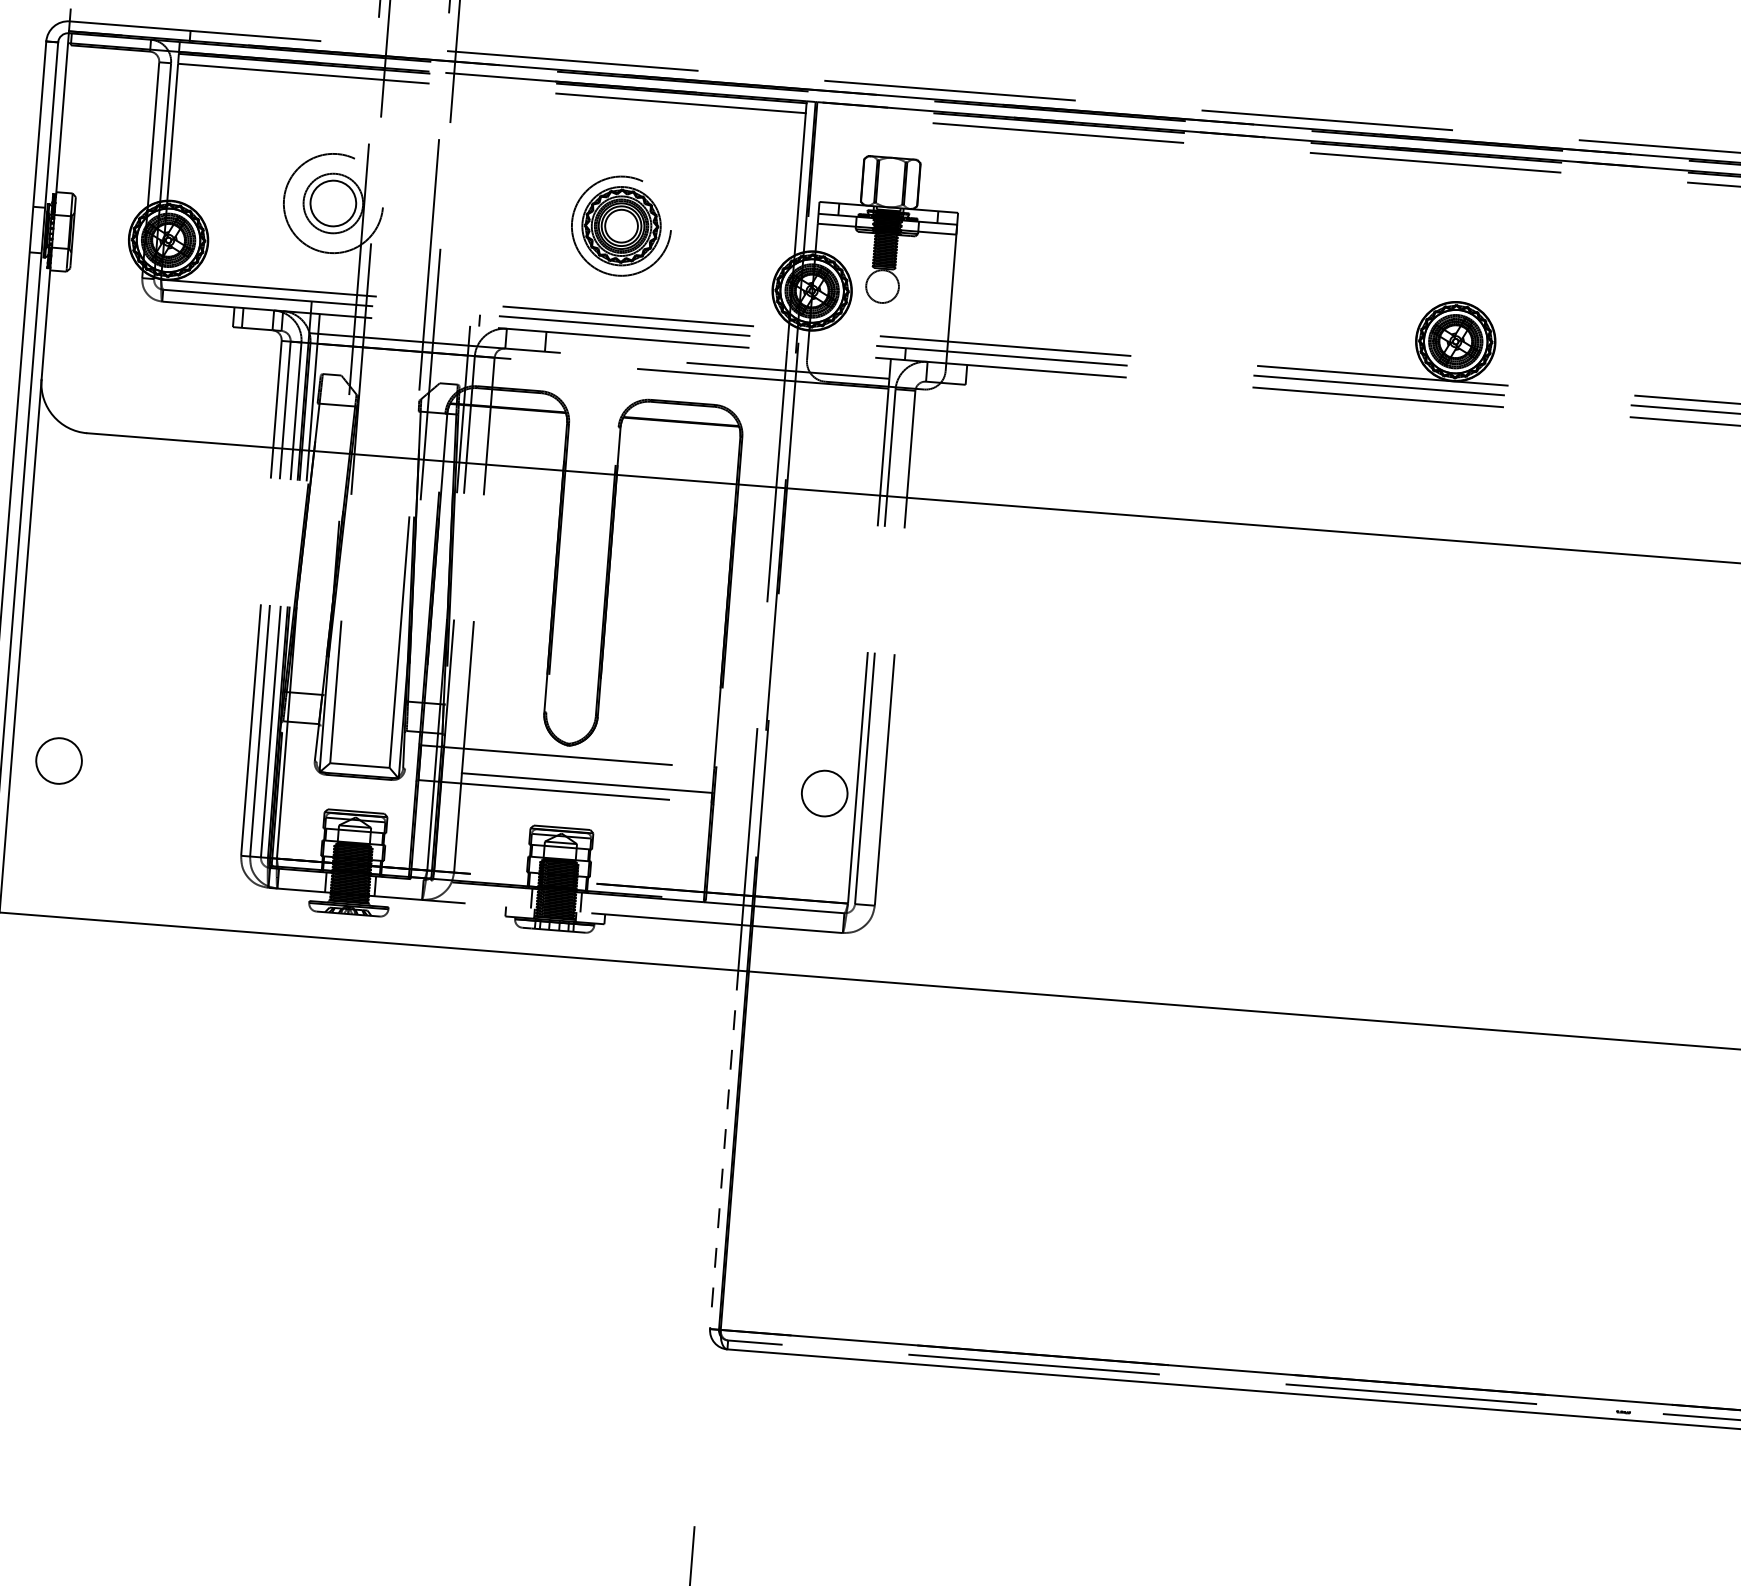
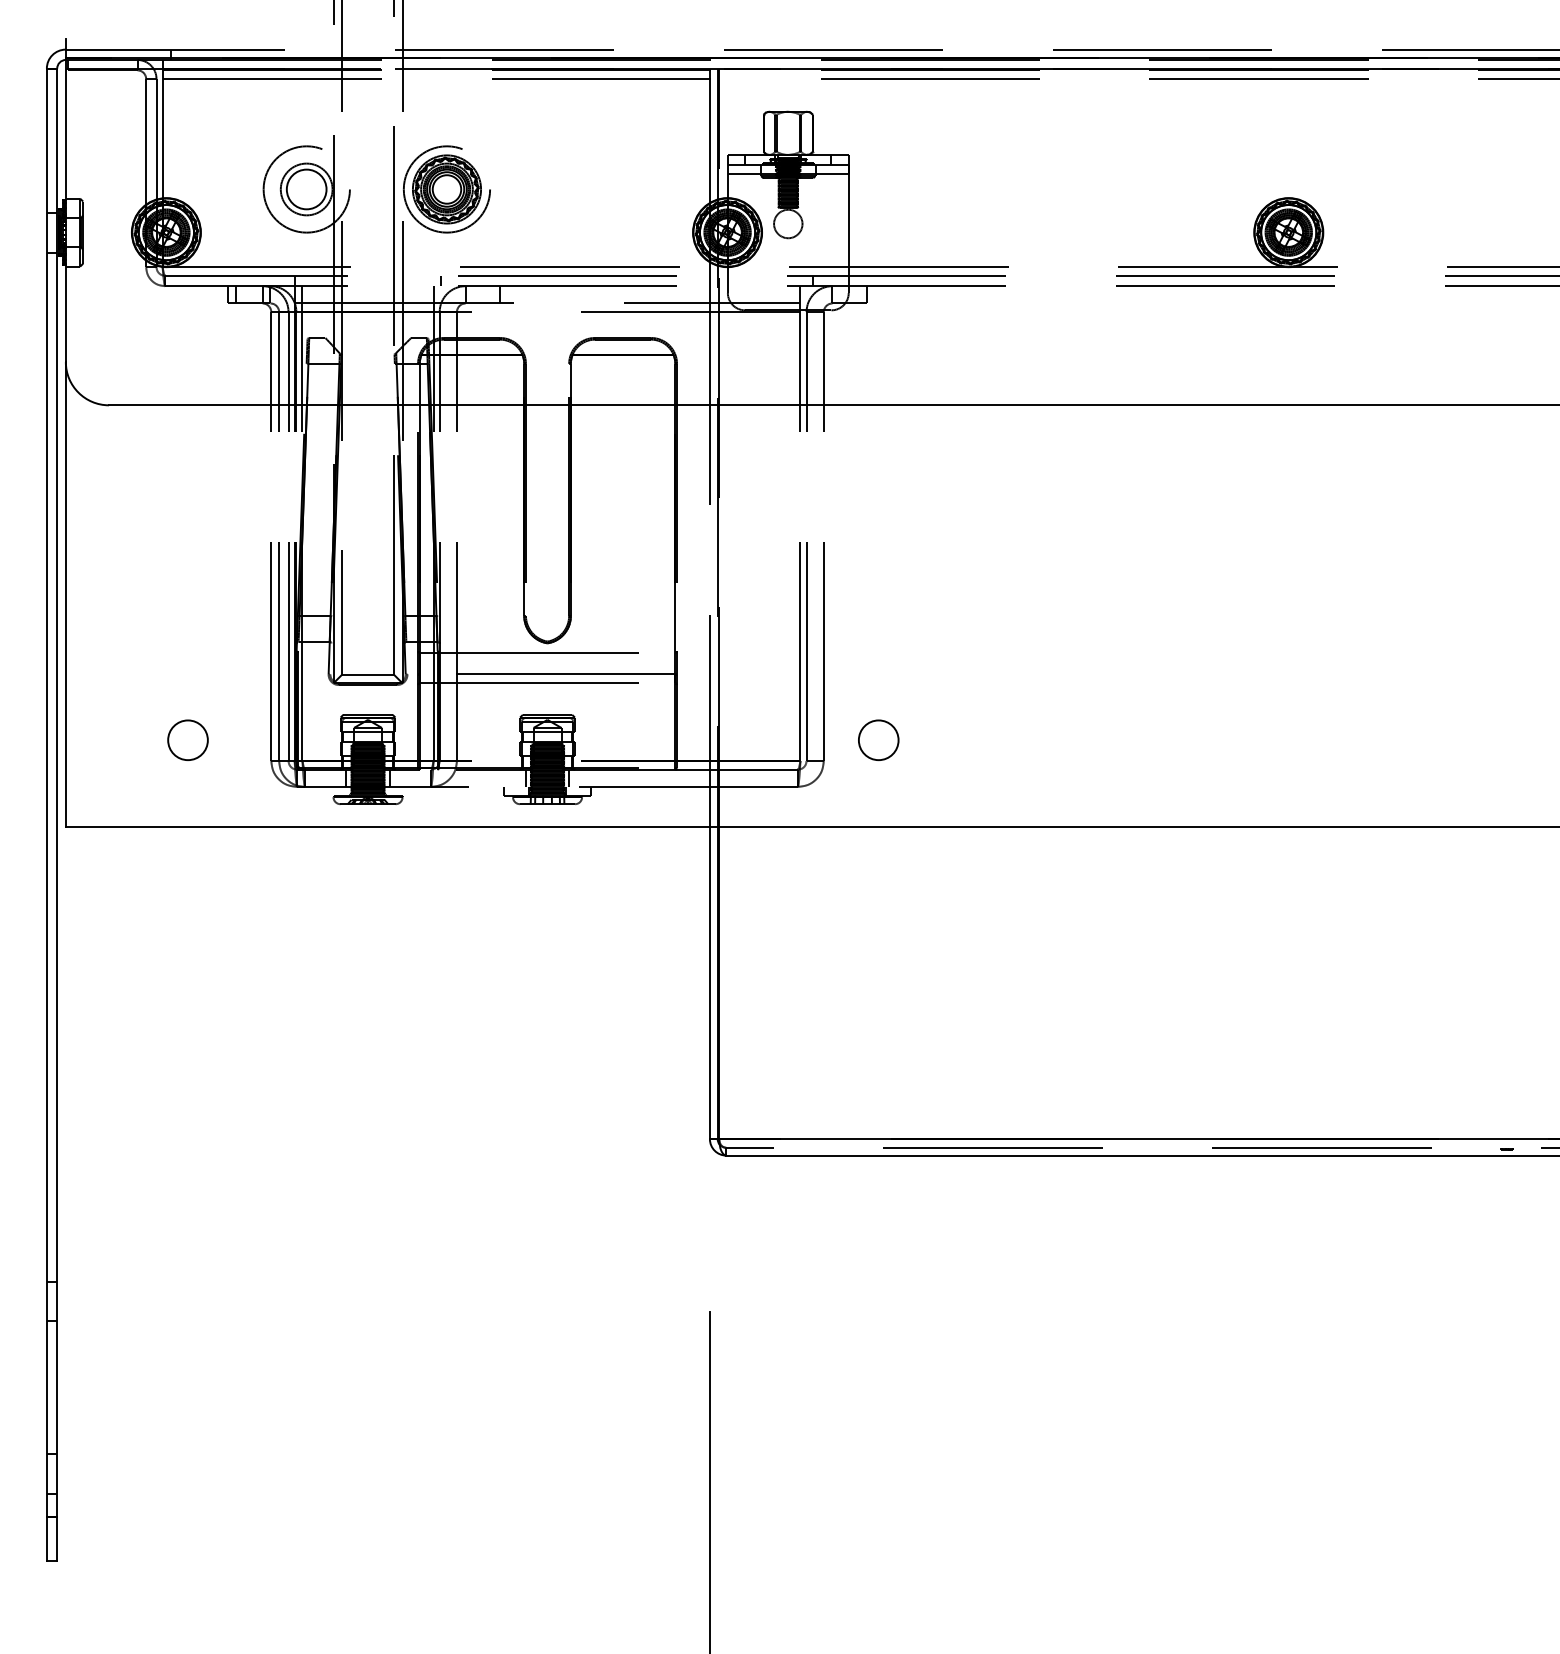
part: (620, 226) -> (446, 189), moved
circle: (58, 760) -> (187, 739), moved
circle: (824, 792) -> (878, 739), moved
line: (723, 1150) -> (709, 983), dashed -> solid

